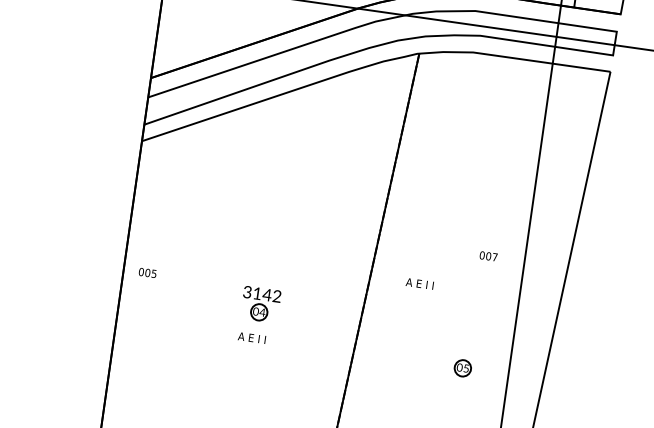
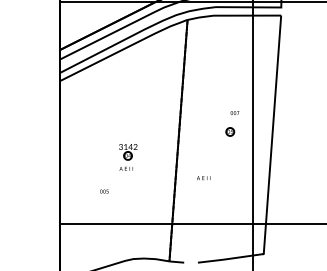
text: (147, 272) -> (104, 191), moved
text: (419, 284) -> (203, 178), moved
part: (463, 367) -> (230, 131), moved

